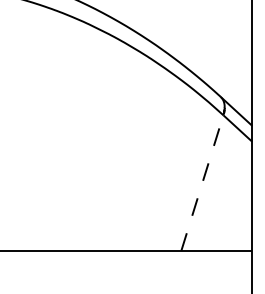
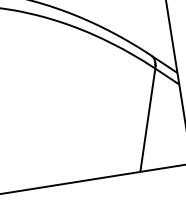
line: (202, 183) -> (147, 120), dashed -> solid

